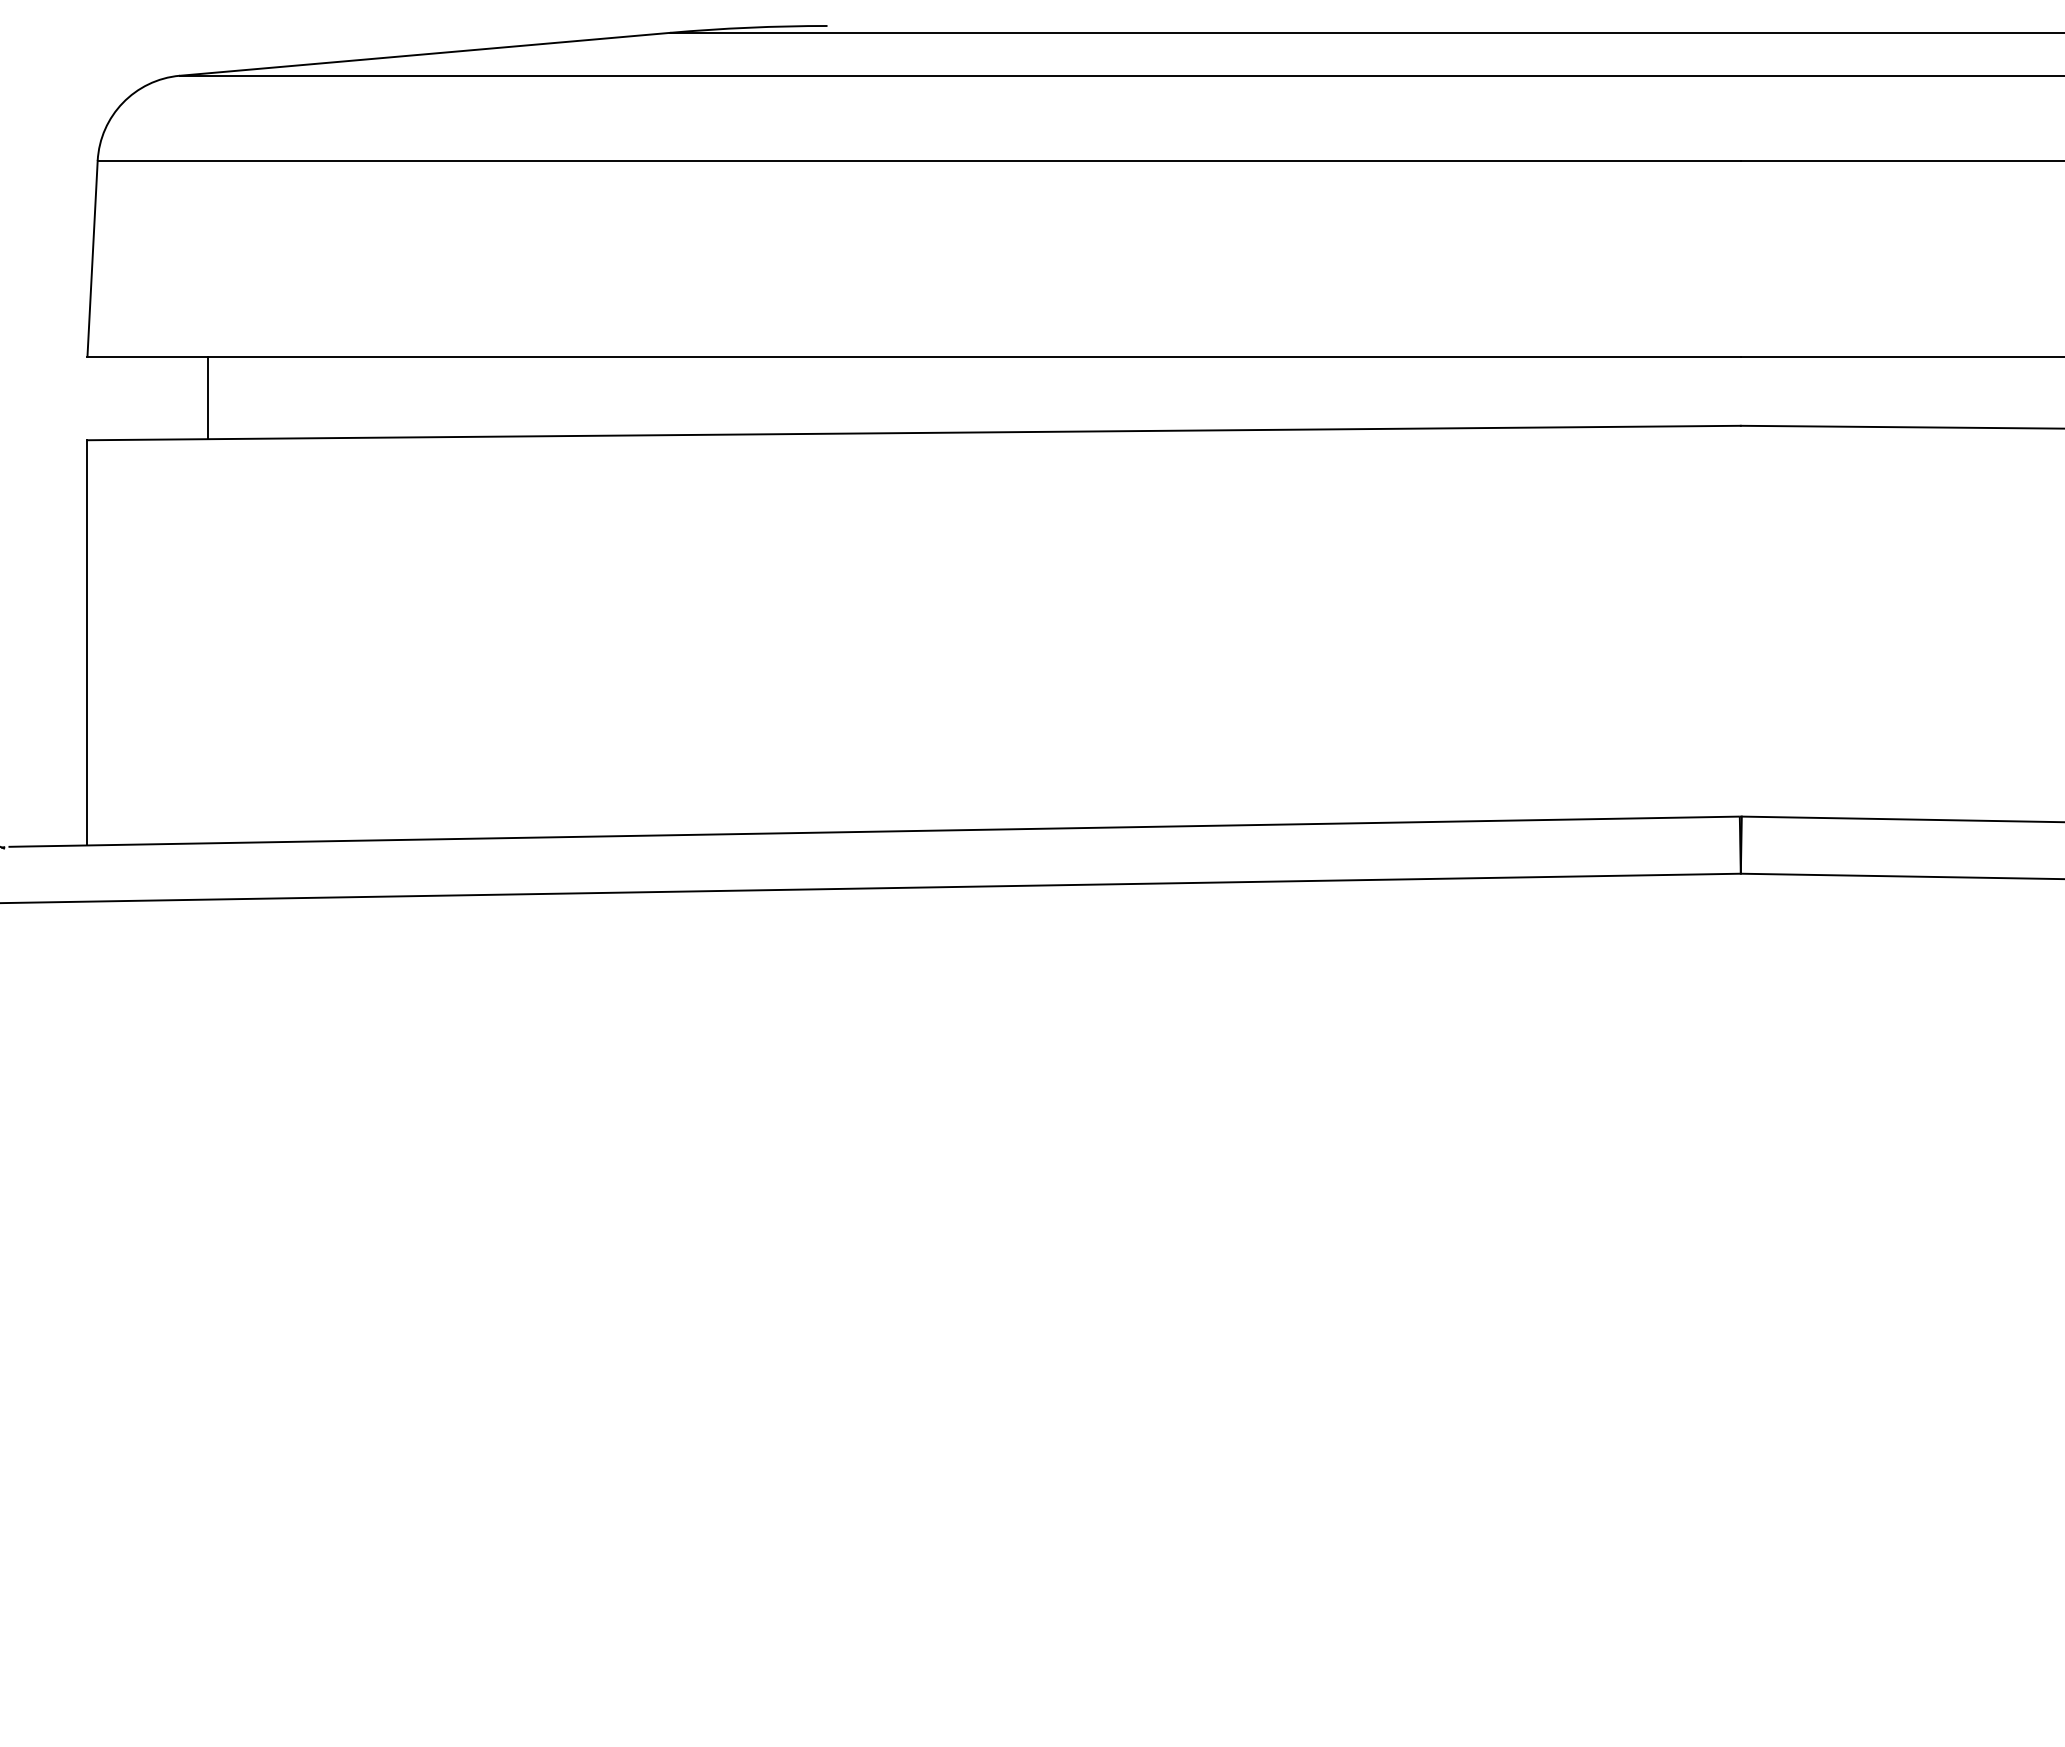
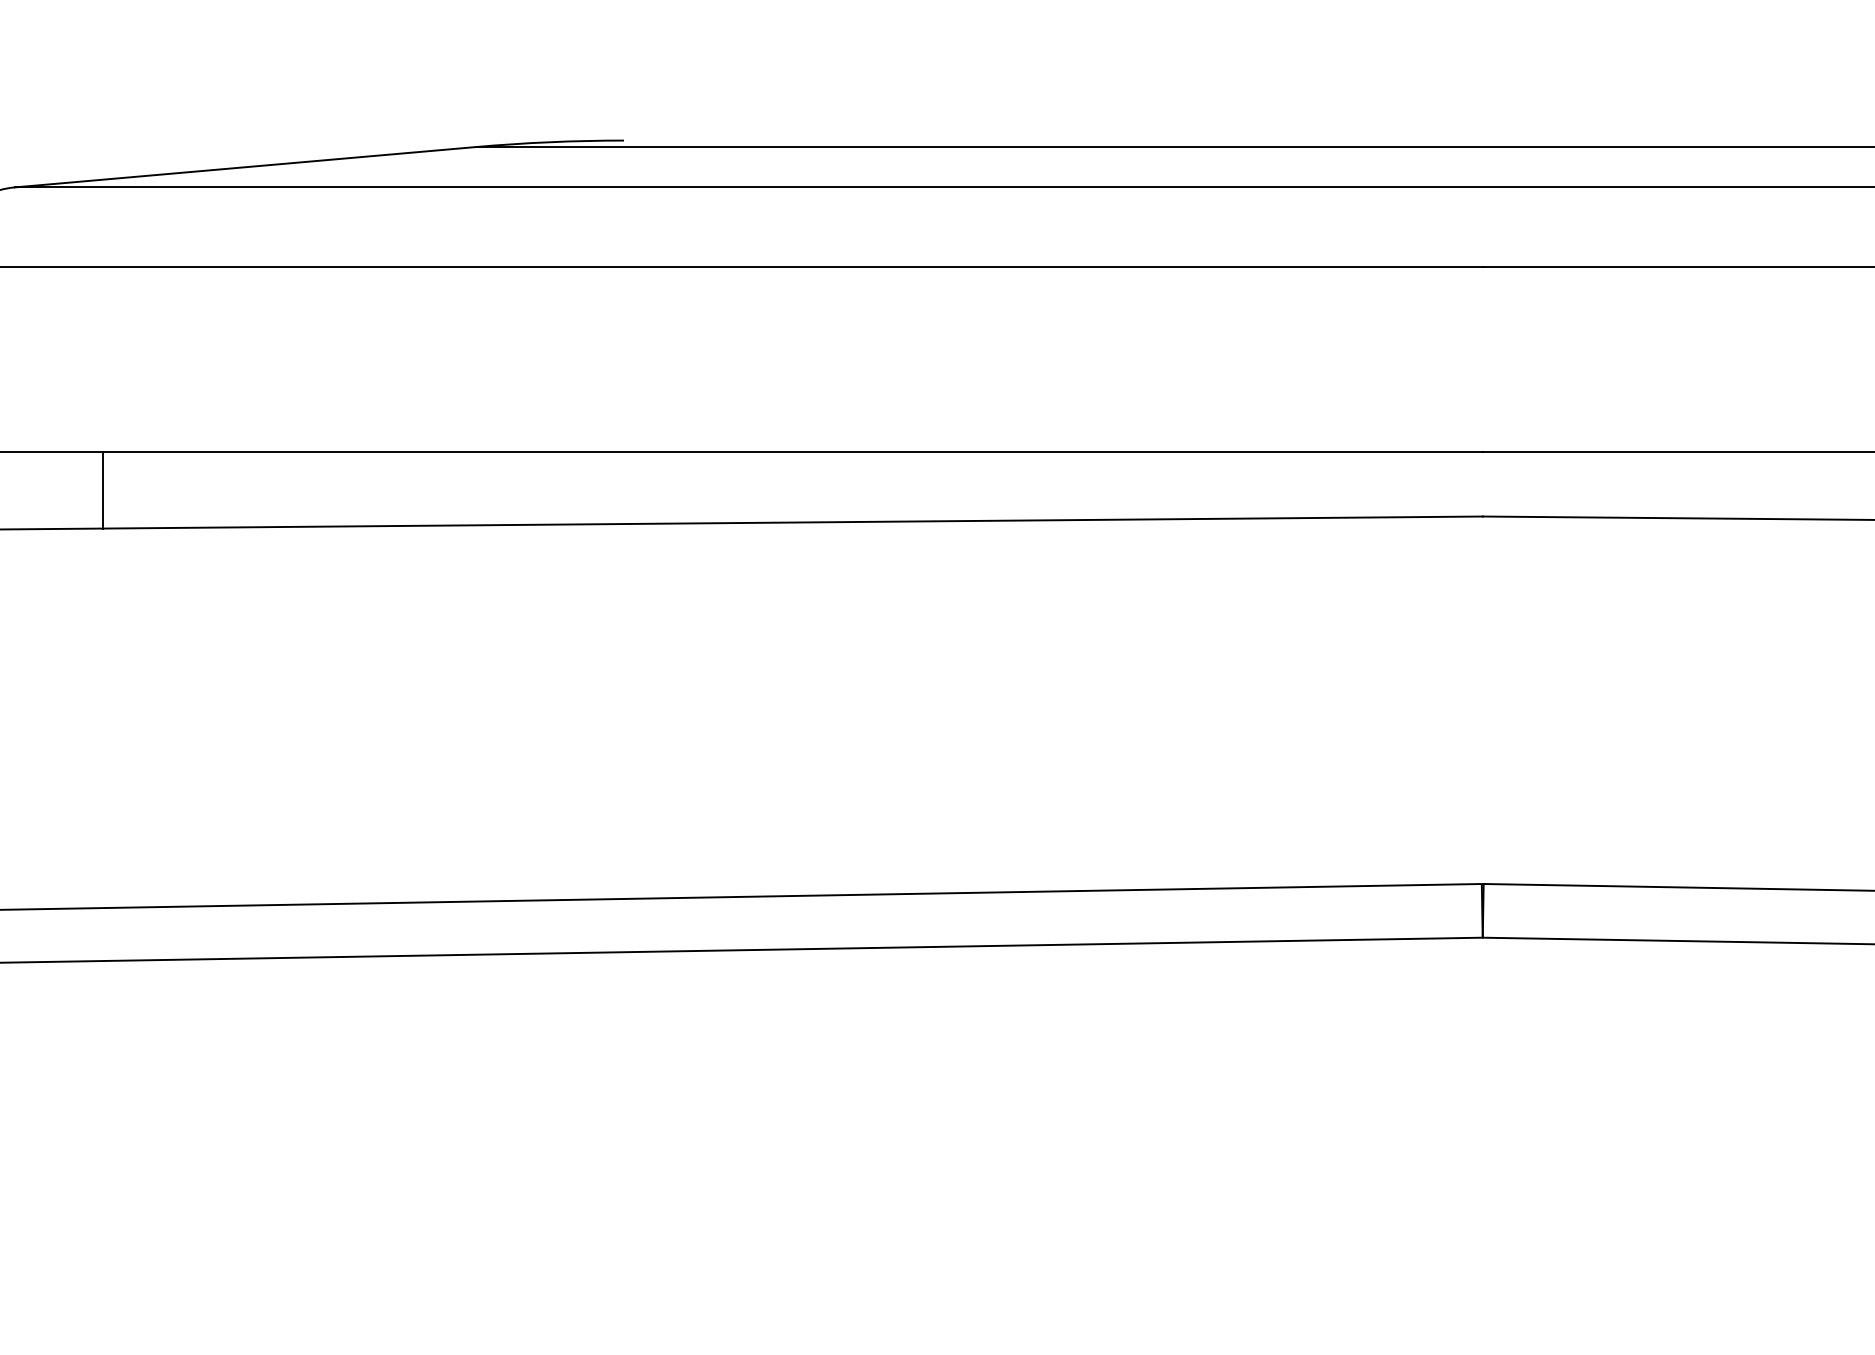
line: (207, 397) -> (103, 489), moved

